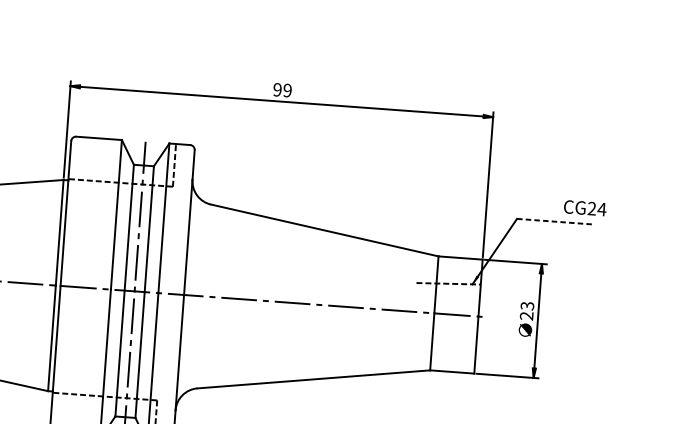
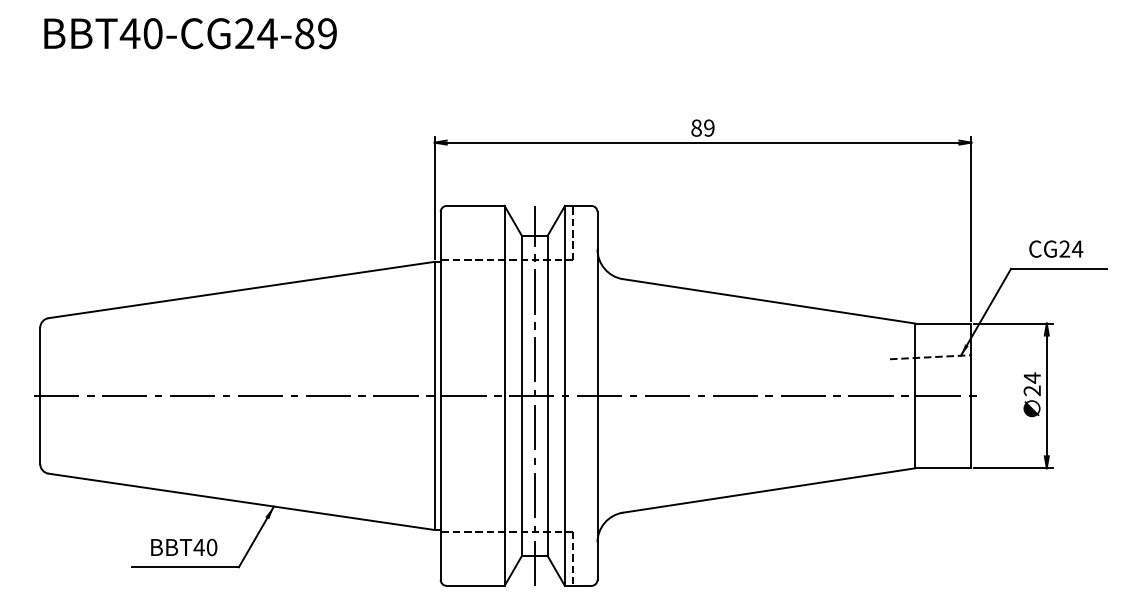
text: (277, 89) -> (696, 127), 99 -> 89
text: (585, 207) -> (1056, 248), moved
line: (554, 221) -> (1058, 268), dashed -> solid
text: (526, 305) -> (1031, 377), 23 -> 24

